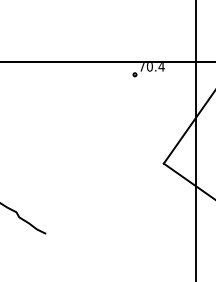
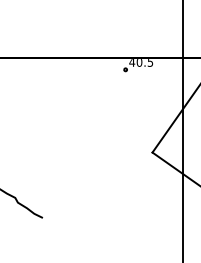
text: (152, 66) -> (141, 62), 70.4 -> 40.5

